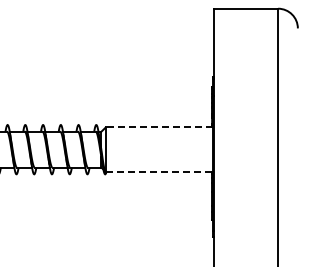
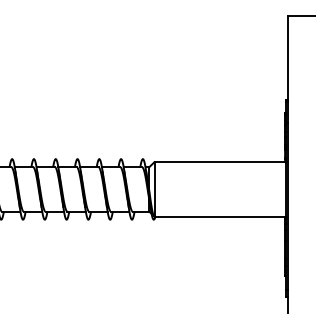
line: (159, 127) -> (220, 162), dashed -> solid
line: (159, 171) -> (220, 216), dashed -> solid

